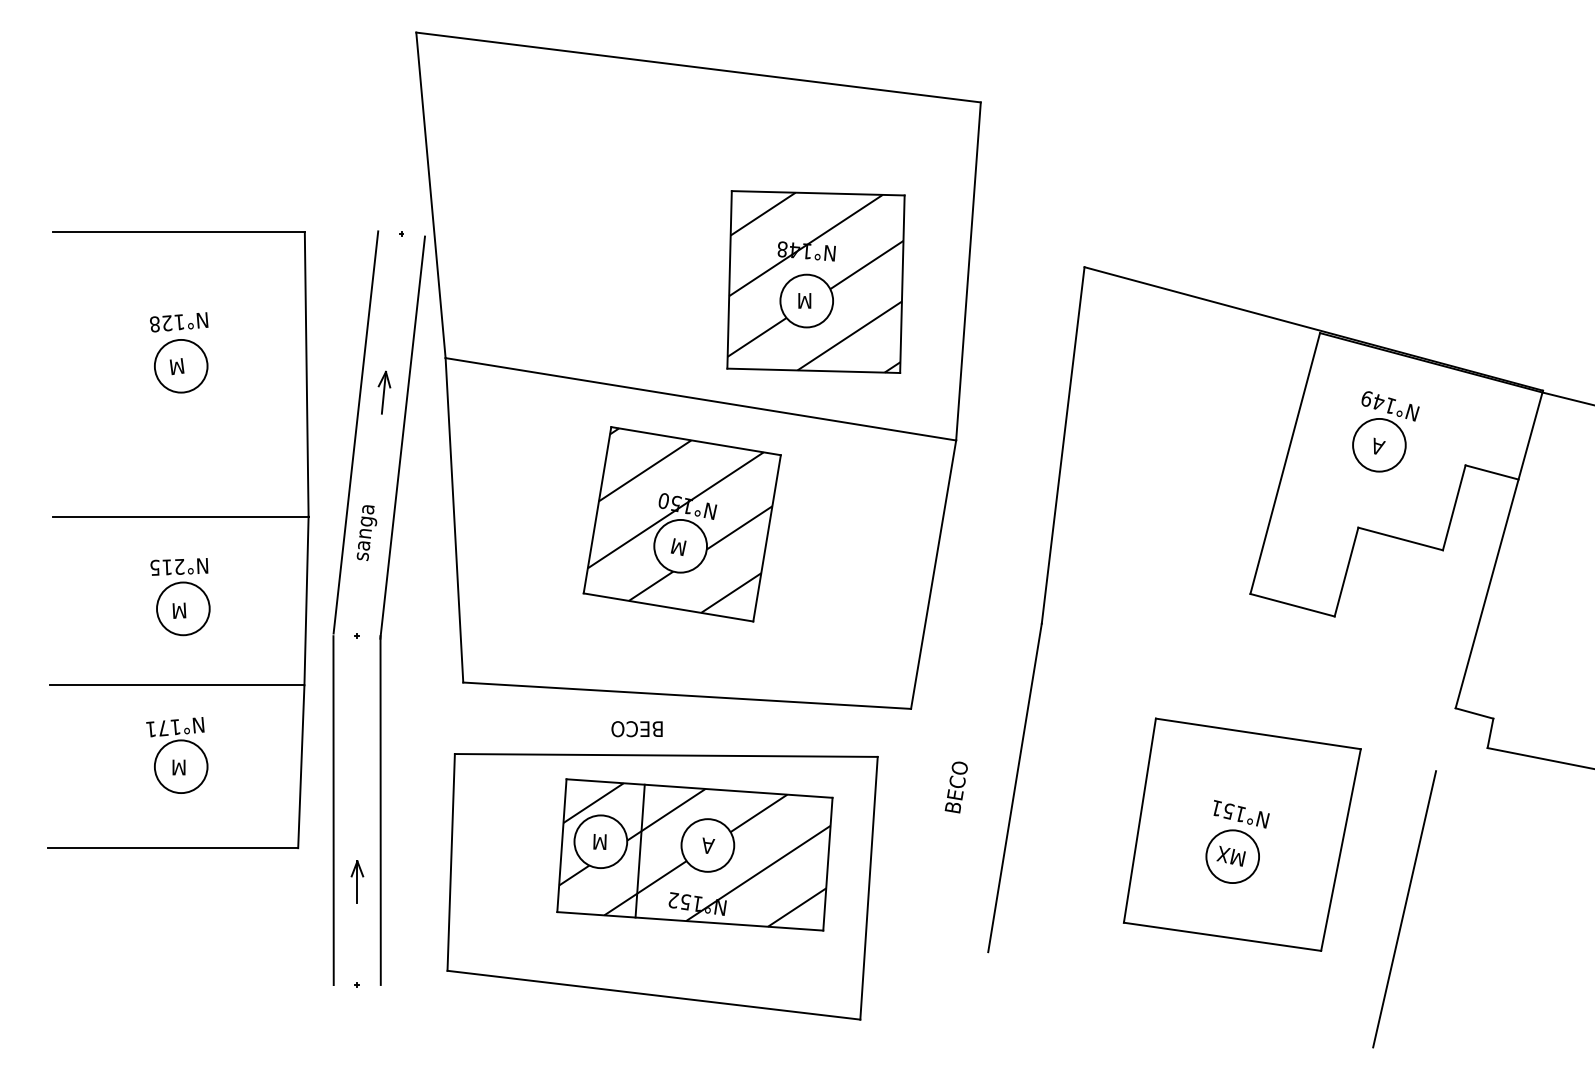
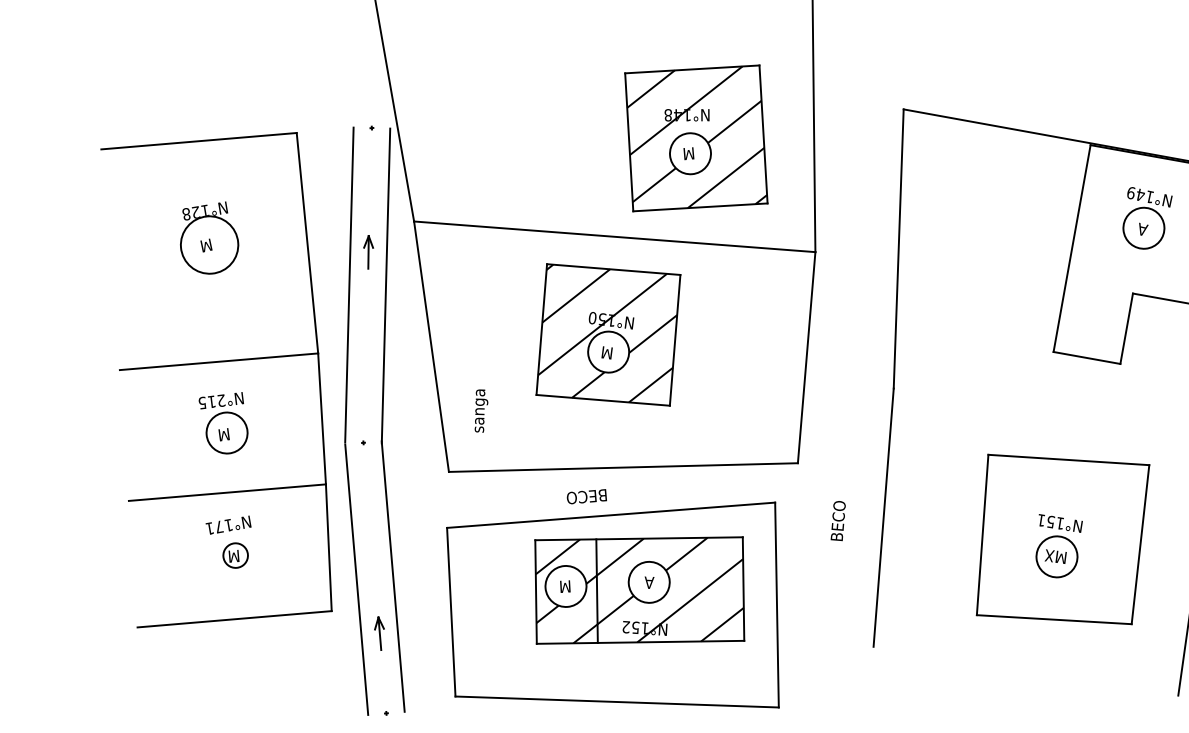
circle: (180, 365) -> (209, 244), size x1.4
text: (366, 532) -> (480, 410), moved
circle: (180, 766) -> (235, 555), size x0.6

